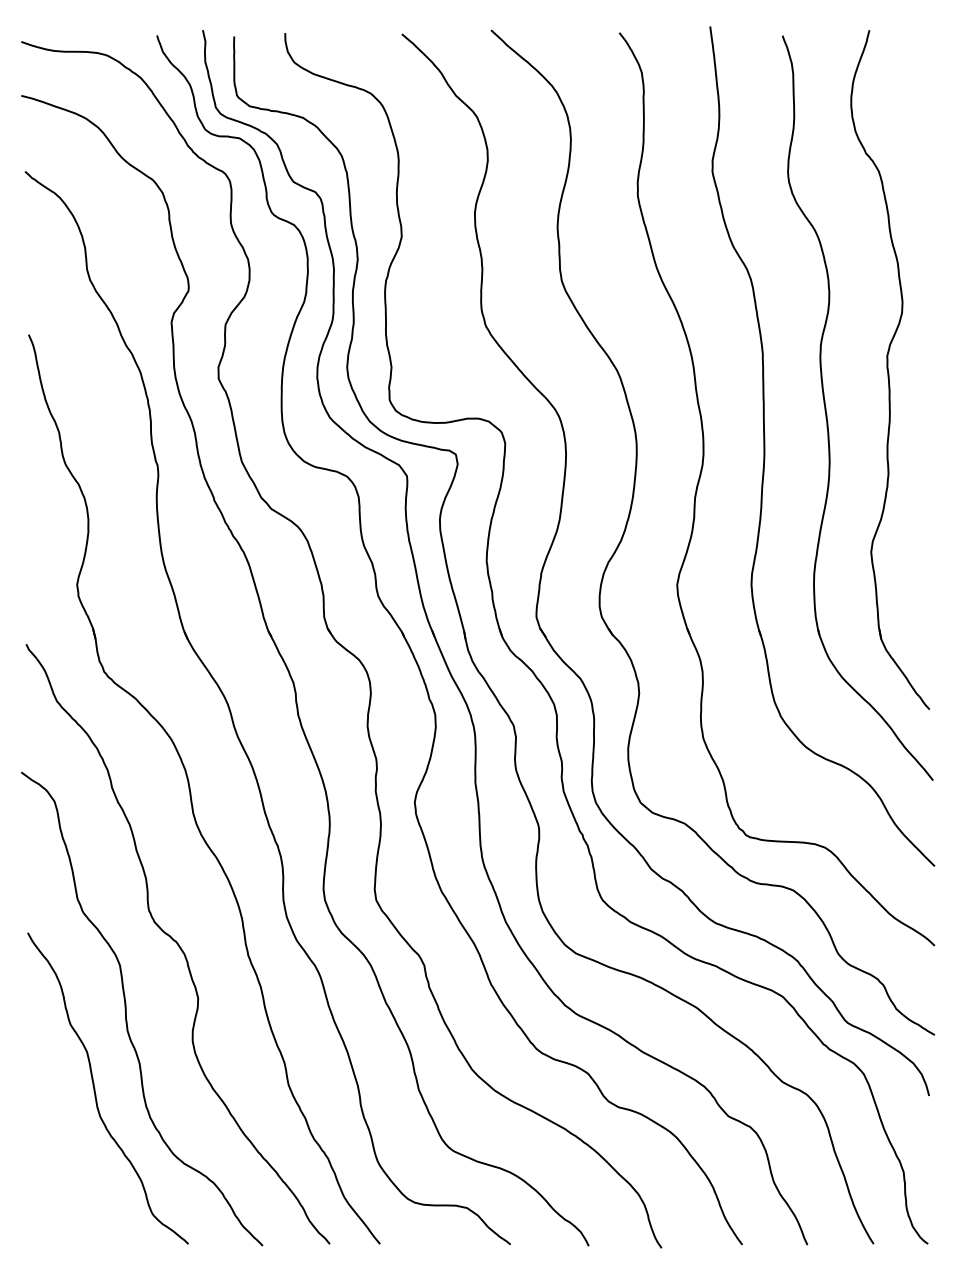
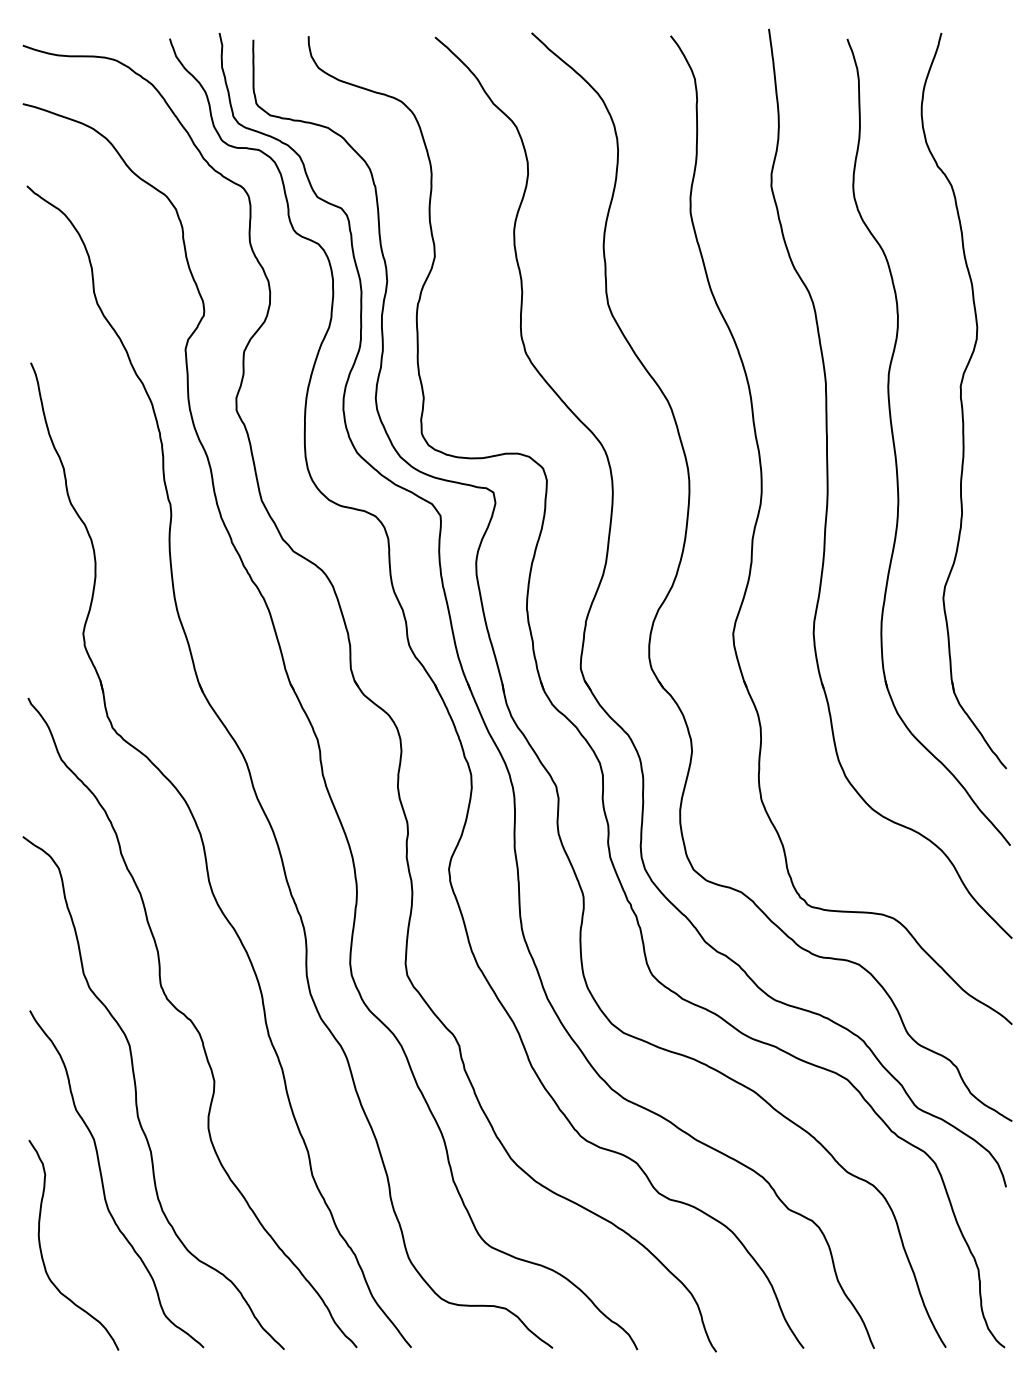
curve: (39, 1156) -> (42, 1252), added

